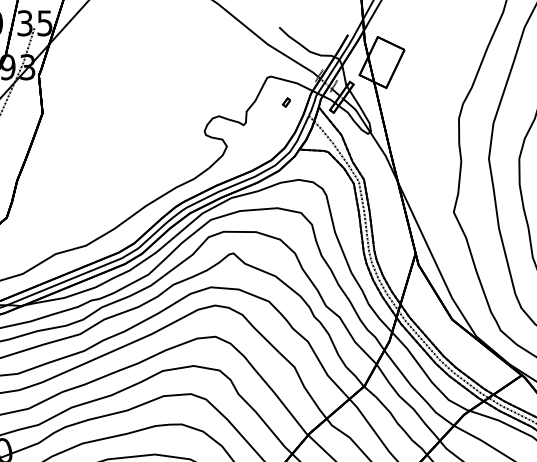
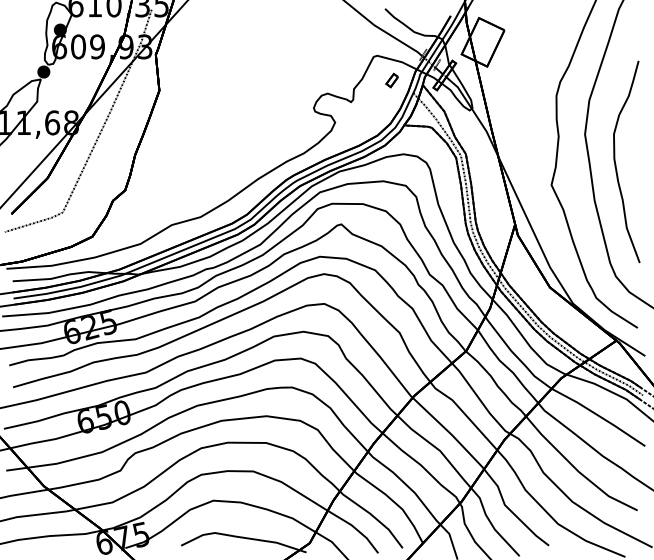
part: (286, 102) -> (391, 80), size x1.67

